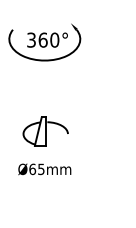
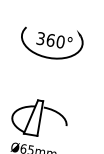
part: (45, 131) -> (39, 118), size x1.43

